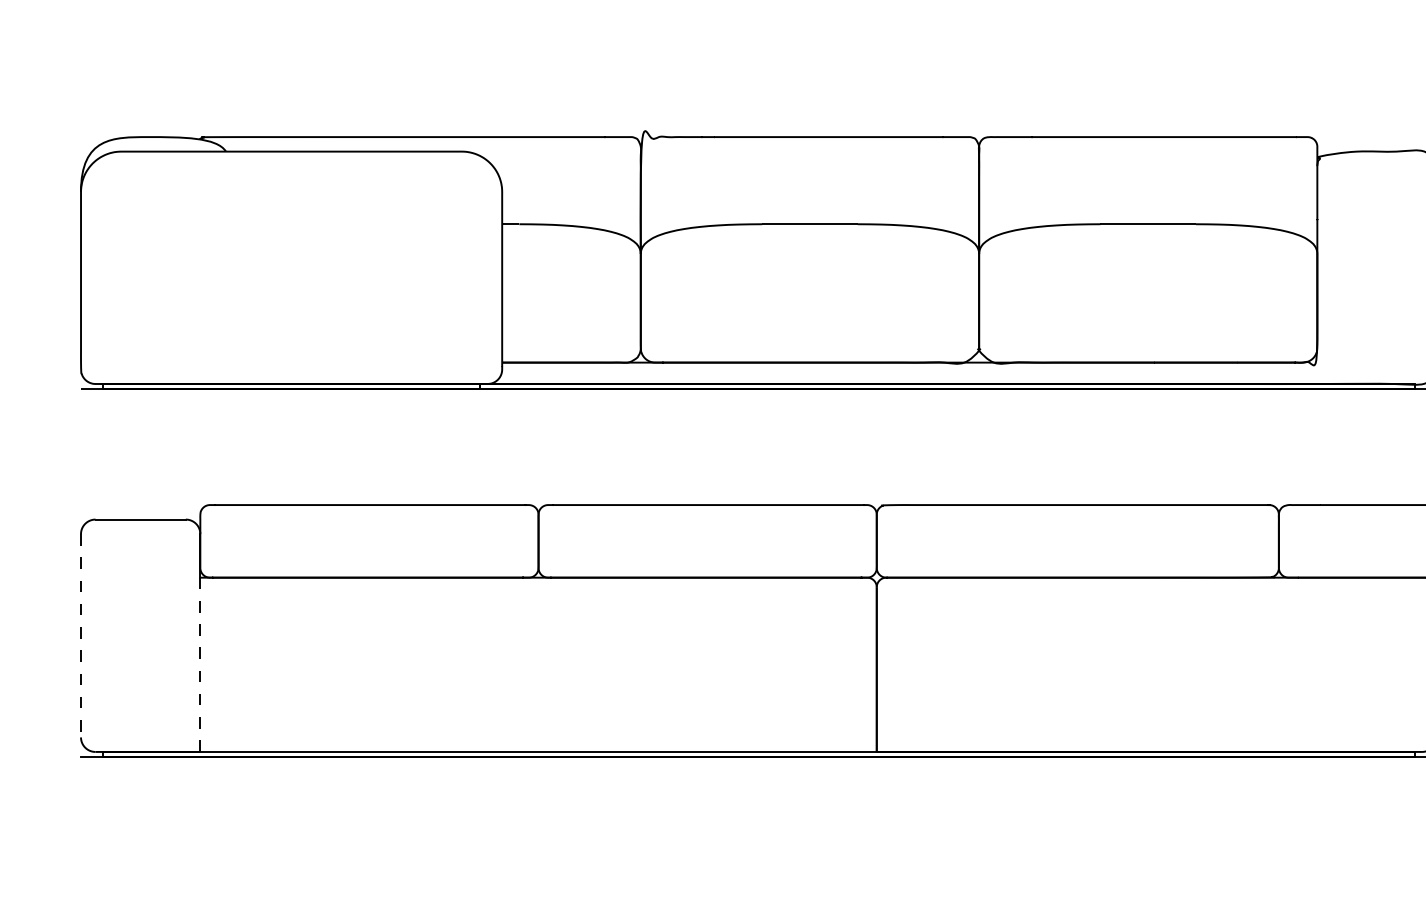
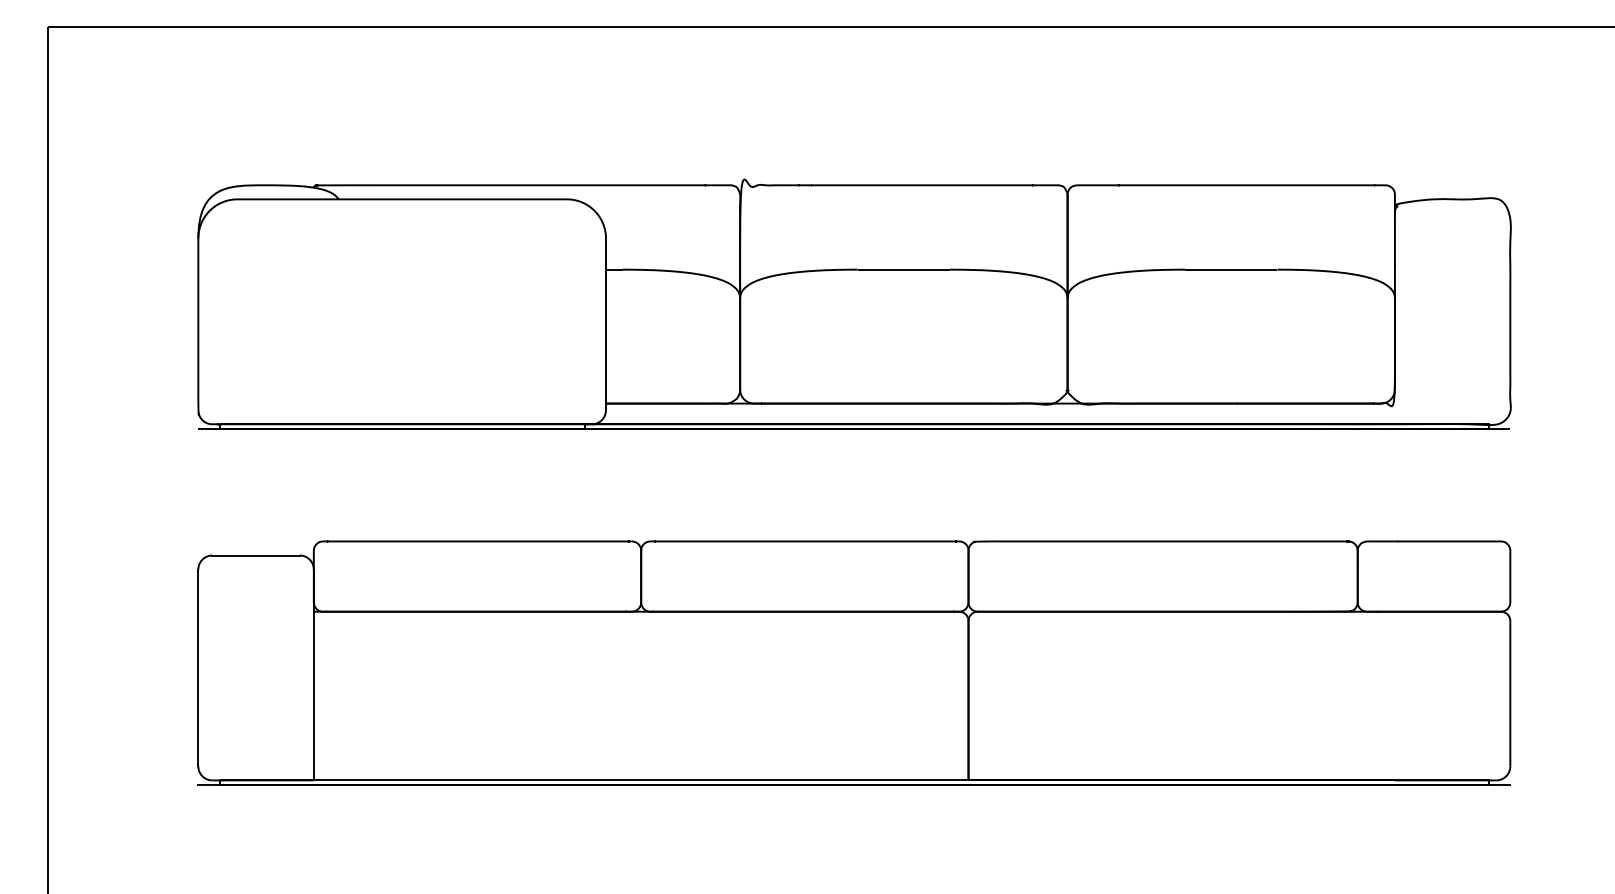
line: (81, 636) -> (198, 668), dashed -> solid
line: (199, 664) -> (313, 695), dashed -> solid

